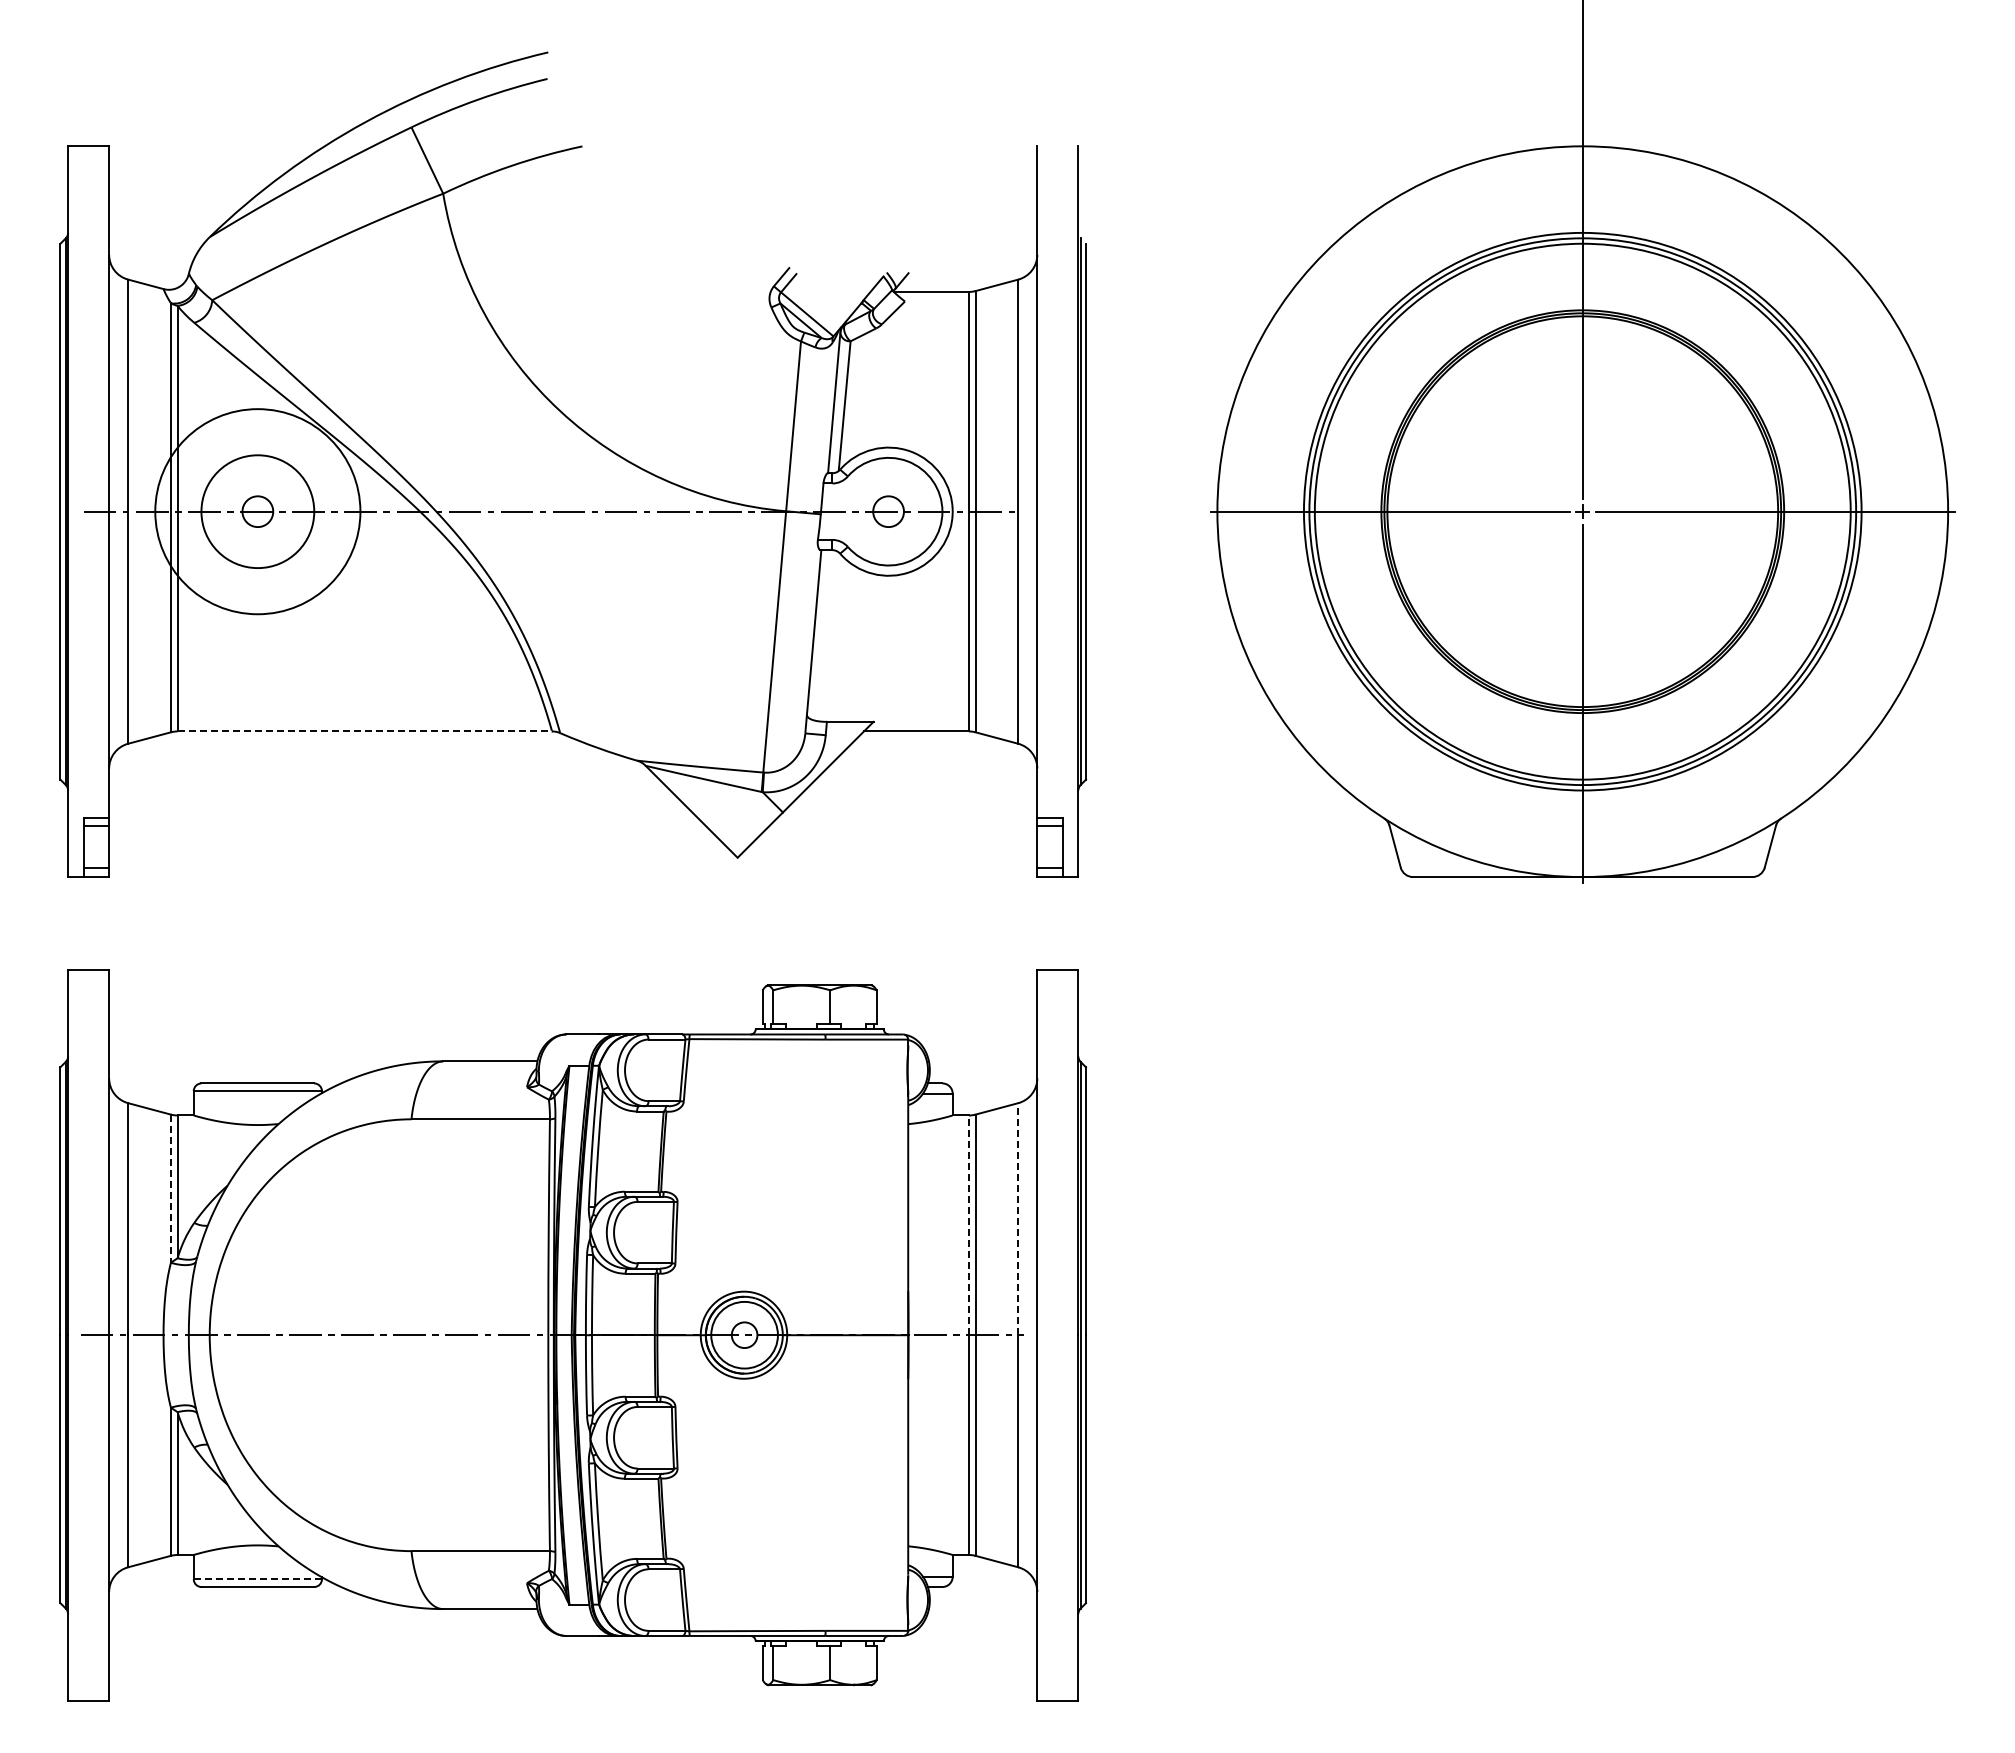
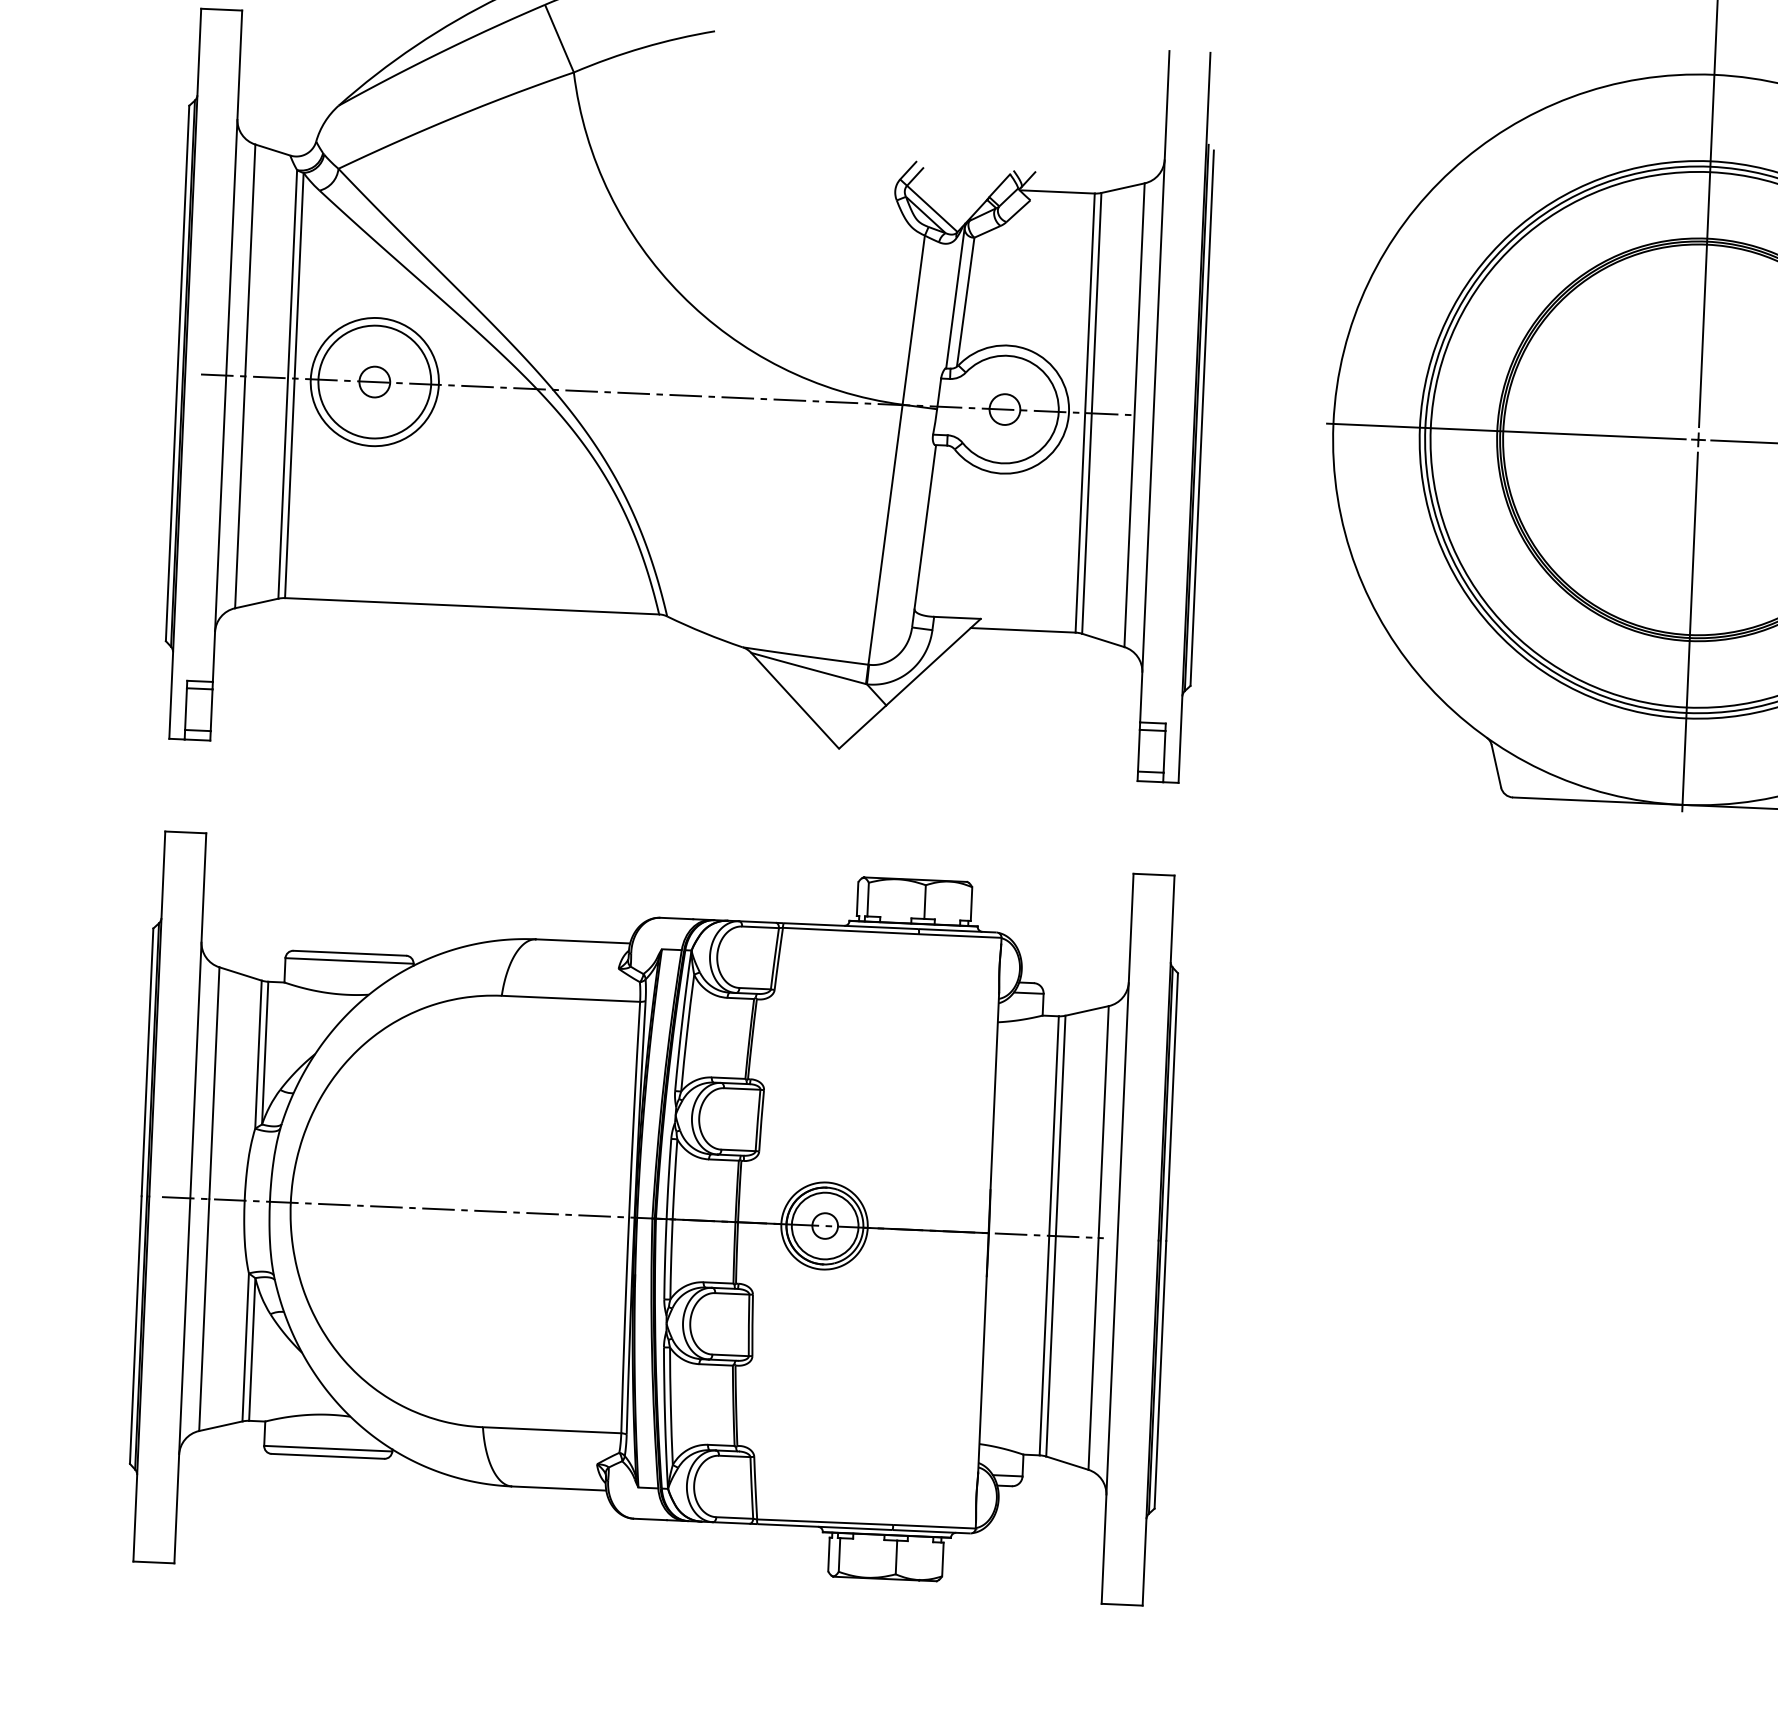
circle: (257, 511) -> (374, 381), size x0.62
line: (365, 731) -> (472, 606), dashed -> solid
line: (170, 1189) -> (257, 1055), dashed -> solid
line: (1018, 1218) -> (1103, 1121), dashed -> solid
line: (968, 1225) -> (1053, 1126), dashed -> solid
line: (257, 1579) -> (327, 1448), dashed -> solid

